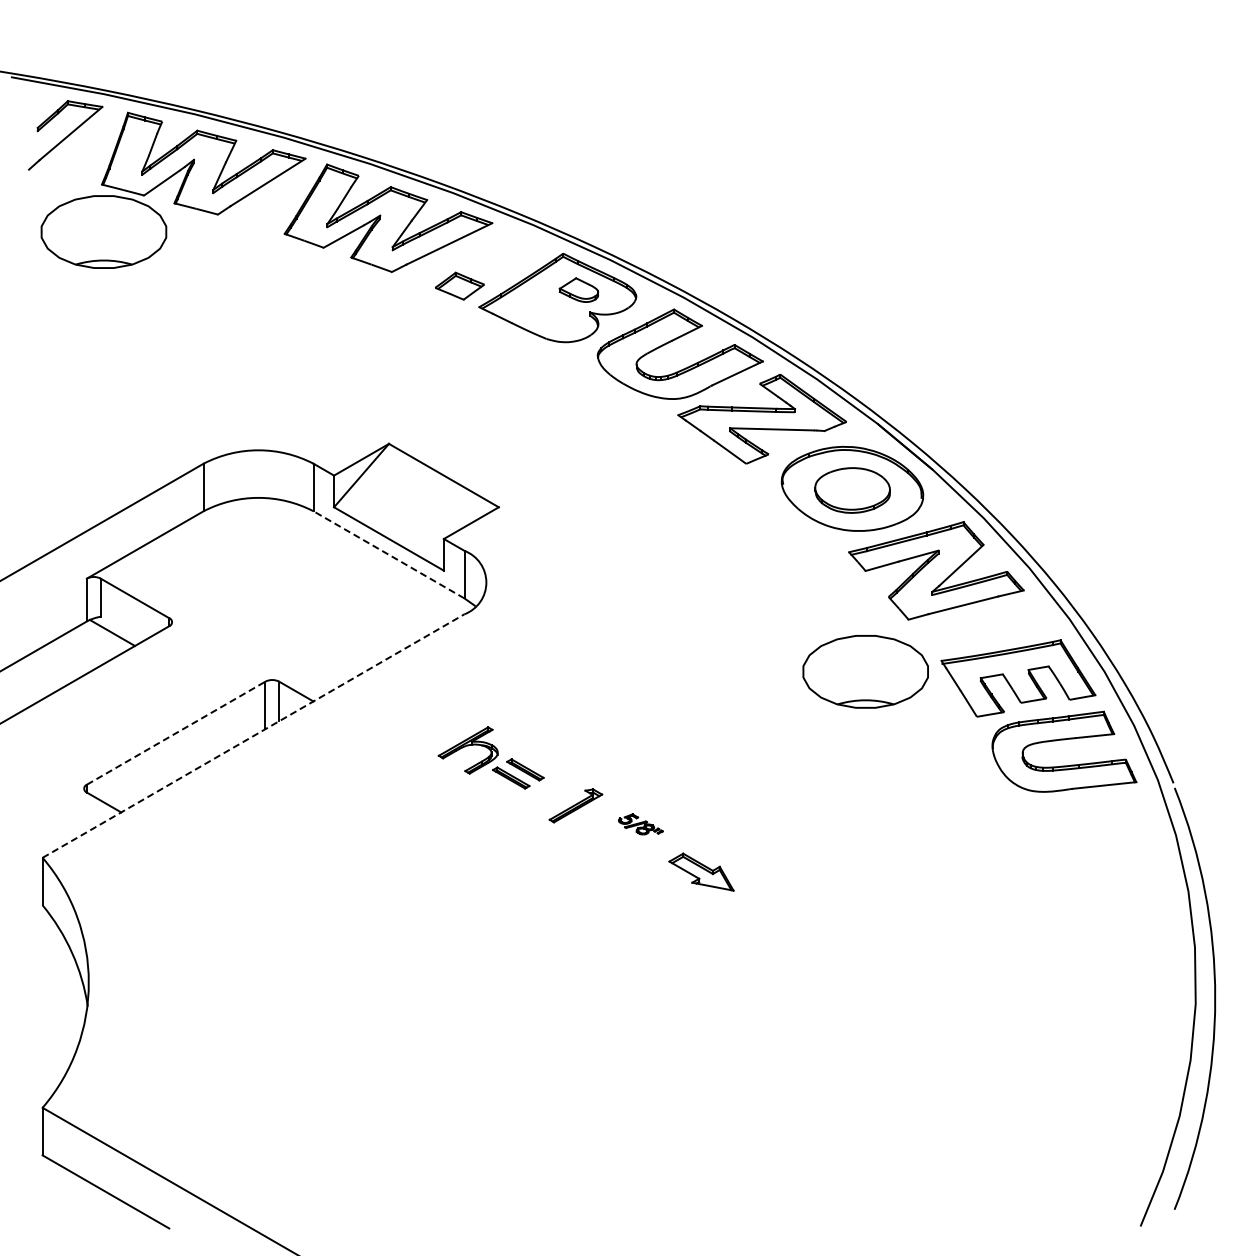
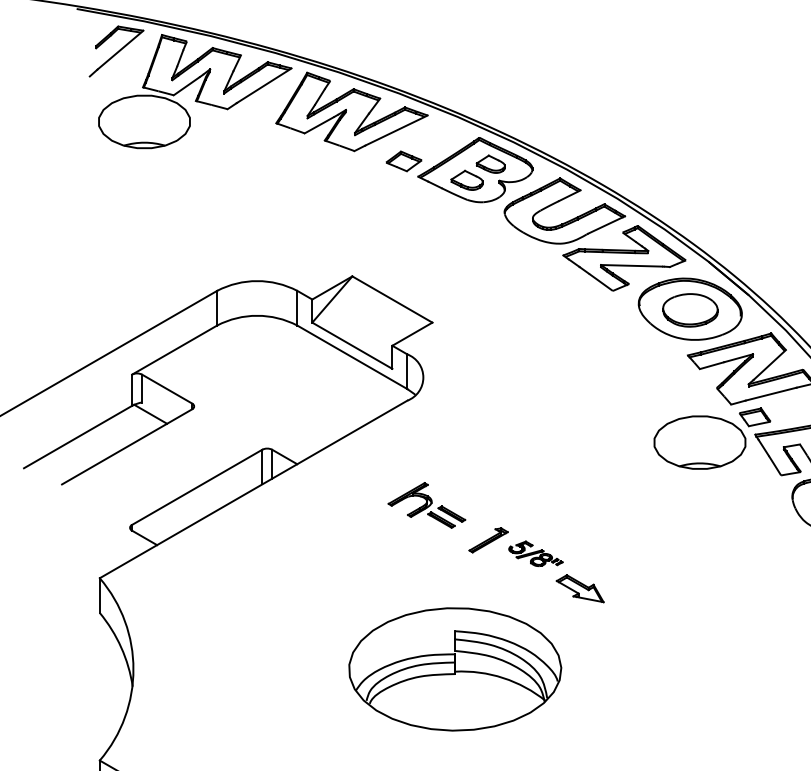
part: (545, 312) -> (466, 180), added
line: (388, 554) -> (351, 357), dashed -> solid
part: (941, 636) -> (755, 416), added
line: (176, 732) -> (197, 486), dashed -> solid
line: (253, 736) -> (253, 489), dashed -> solid
part: (640, 824) -> (535, 553), size x1.67
part: (530, 982) -> (455, 669), added

